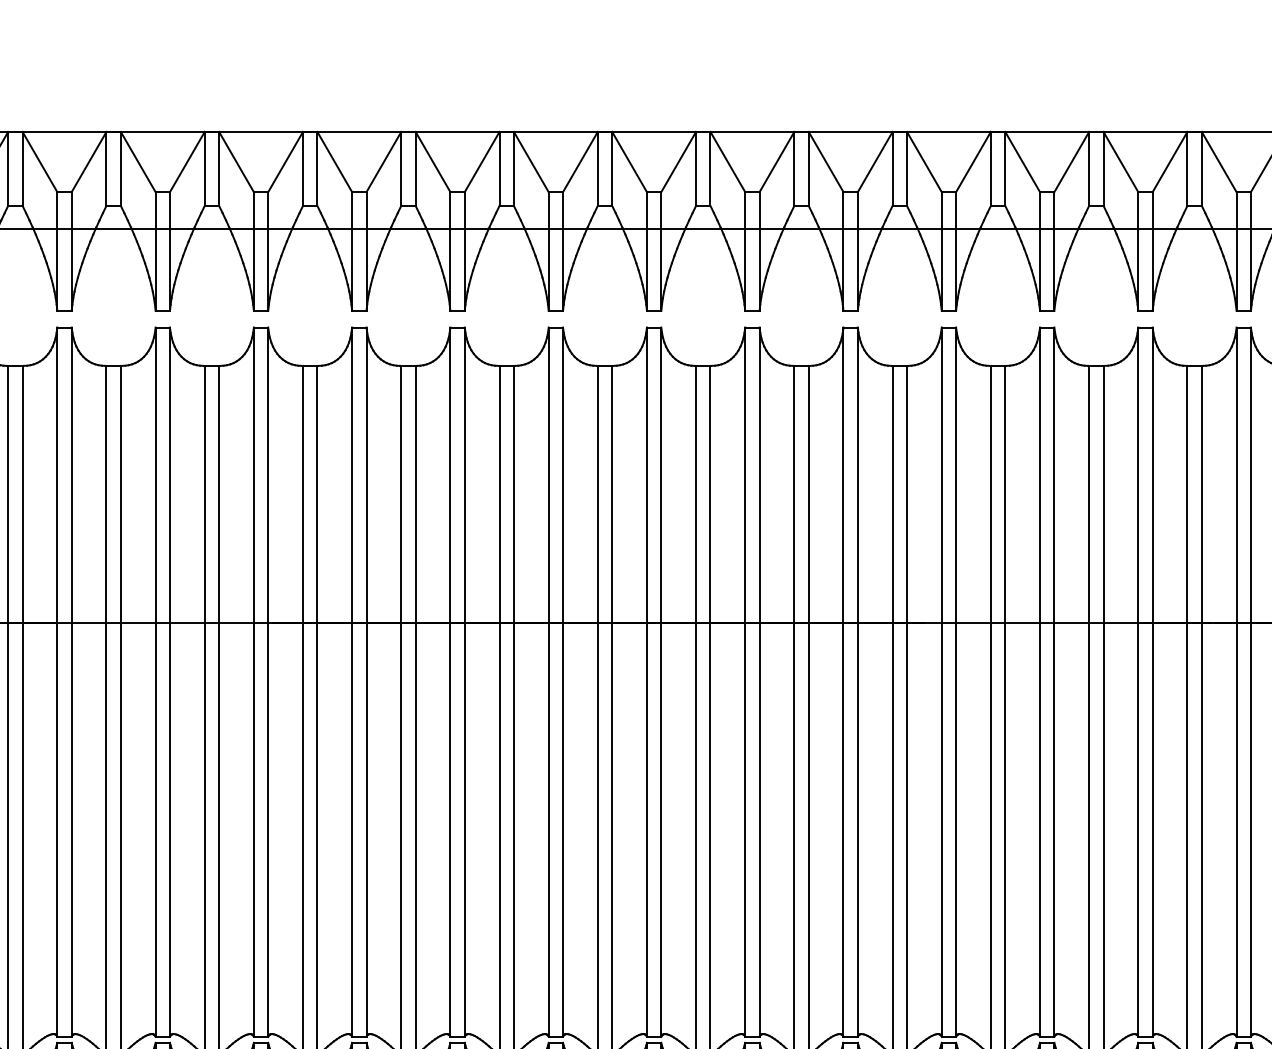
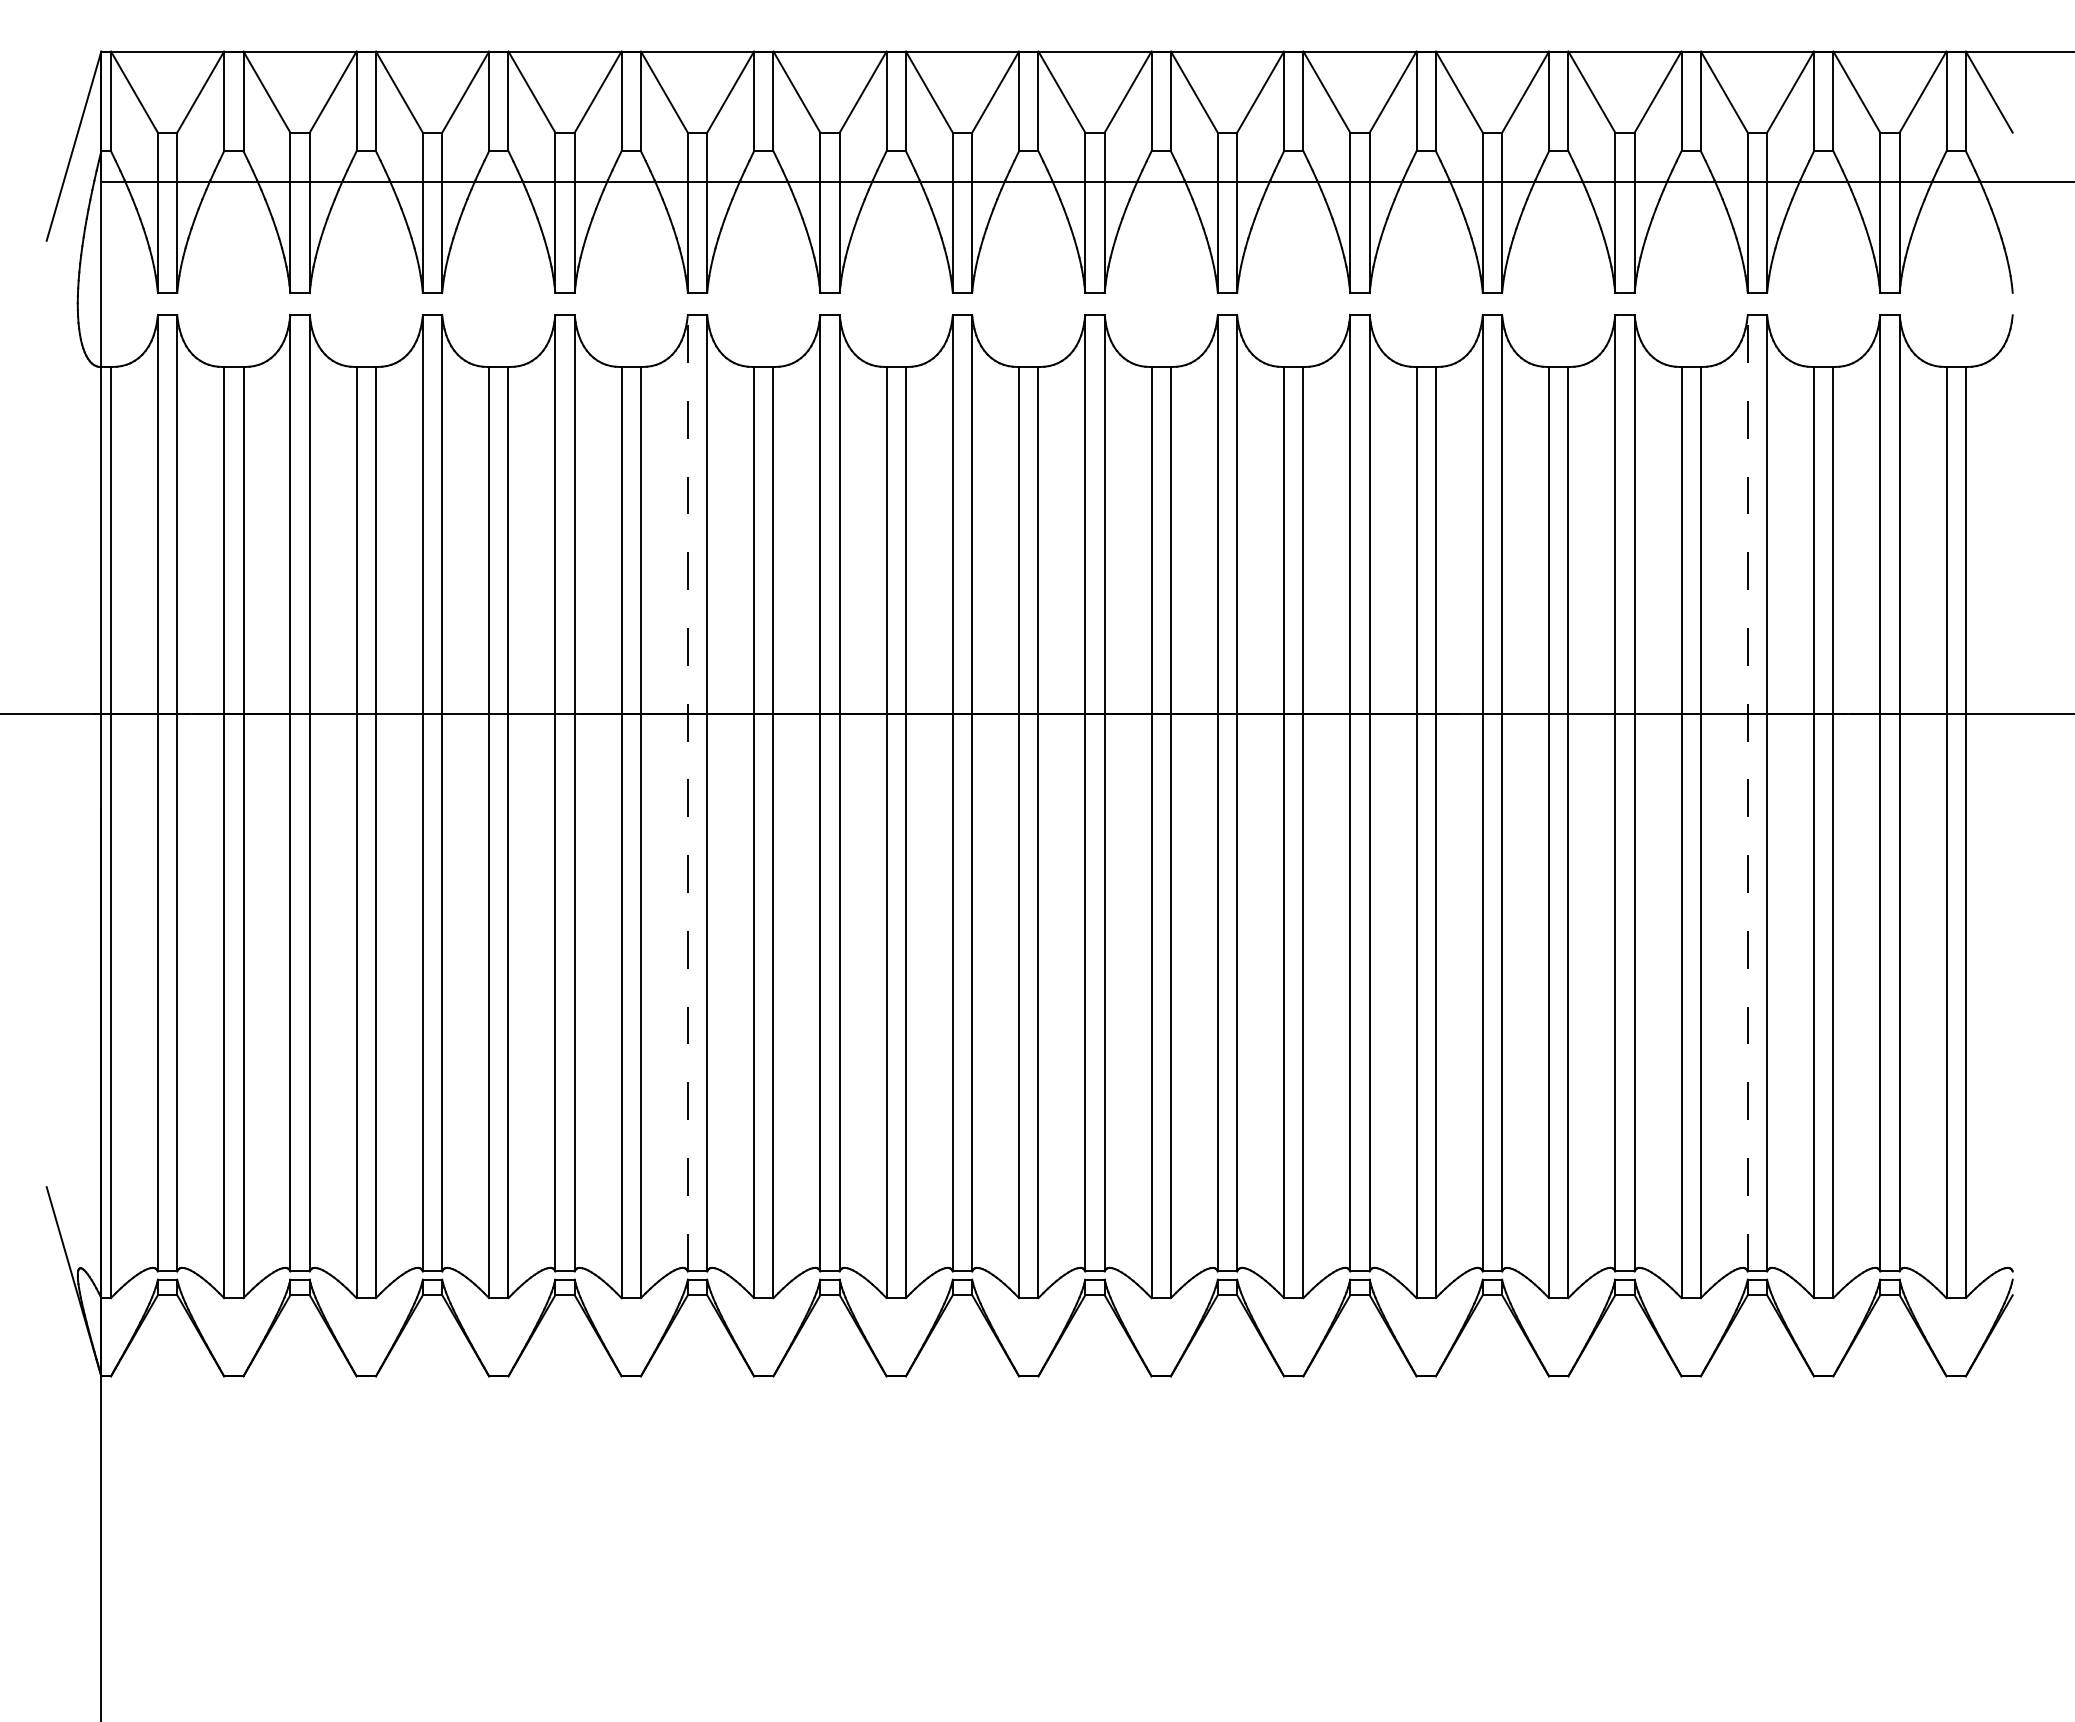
line: (351, 681) -> (687, 792), solid -> dashed
line: (1138, 681) -> (1747, 792), solid -> dashed

